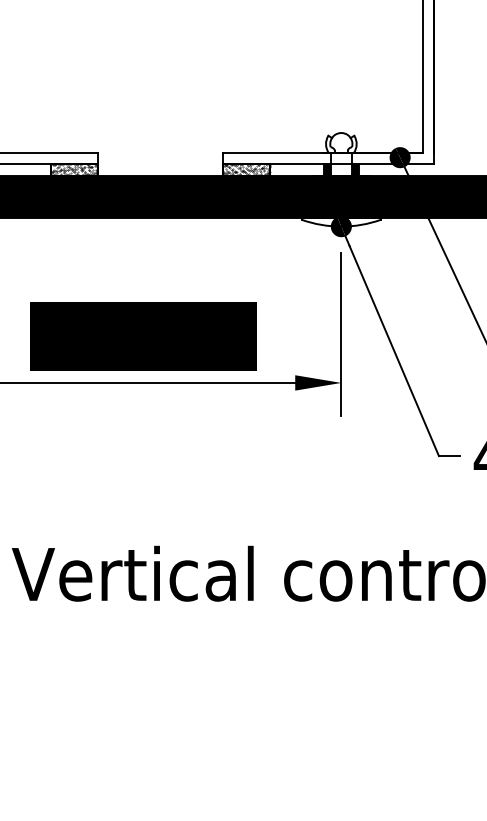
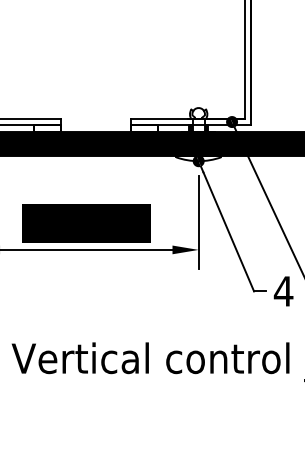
hatch: (75, 169) -> (47, 128), removed
hatch: (245, 169) -> (144, 128), removed

